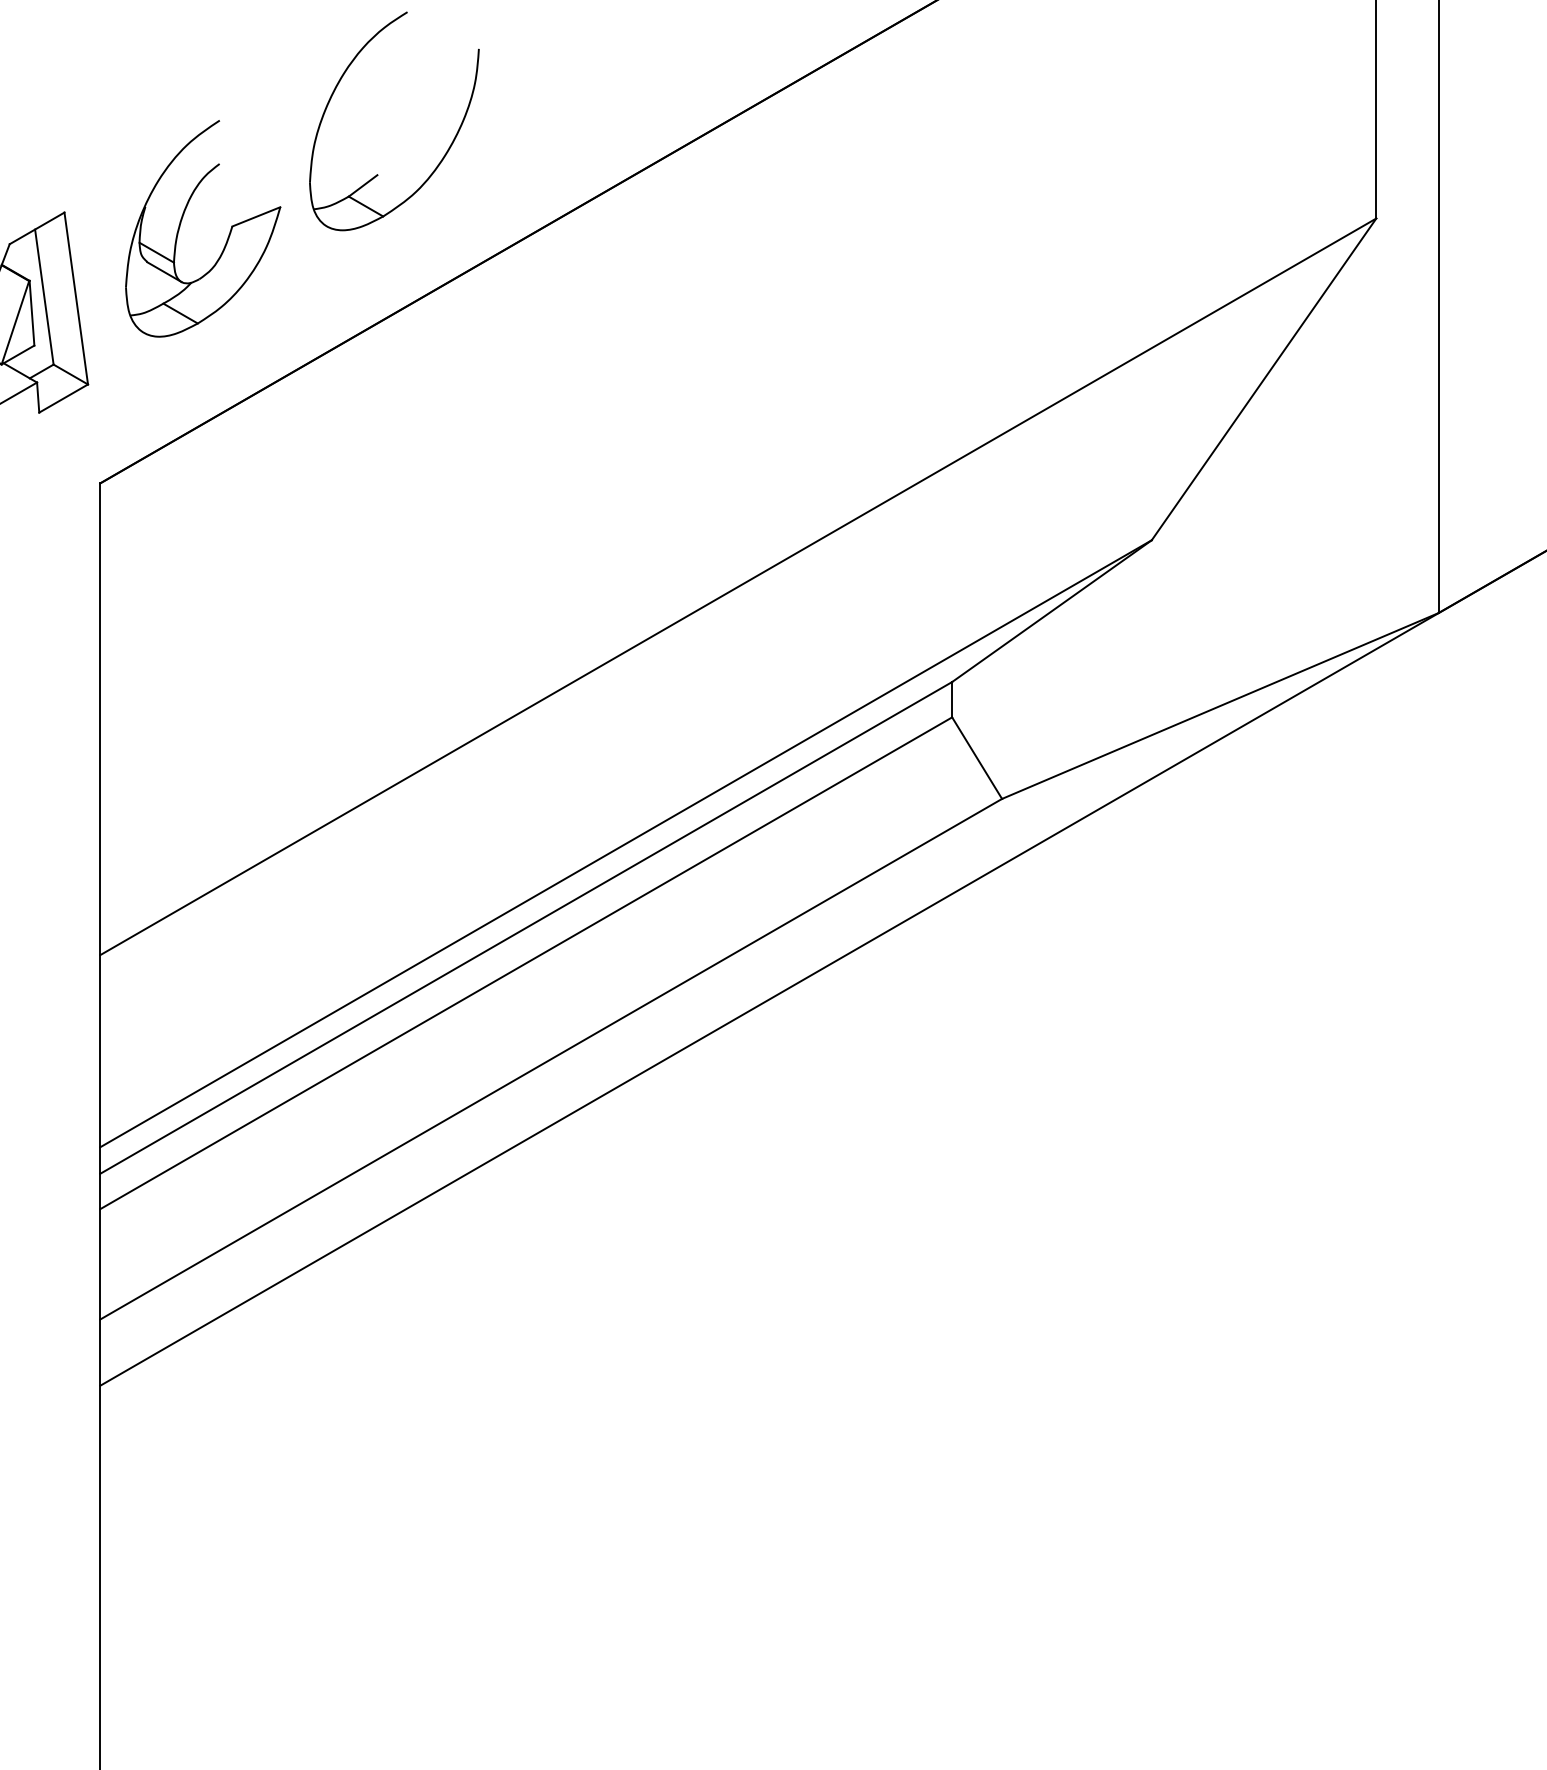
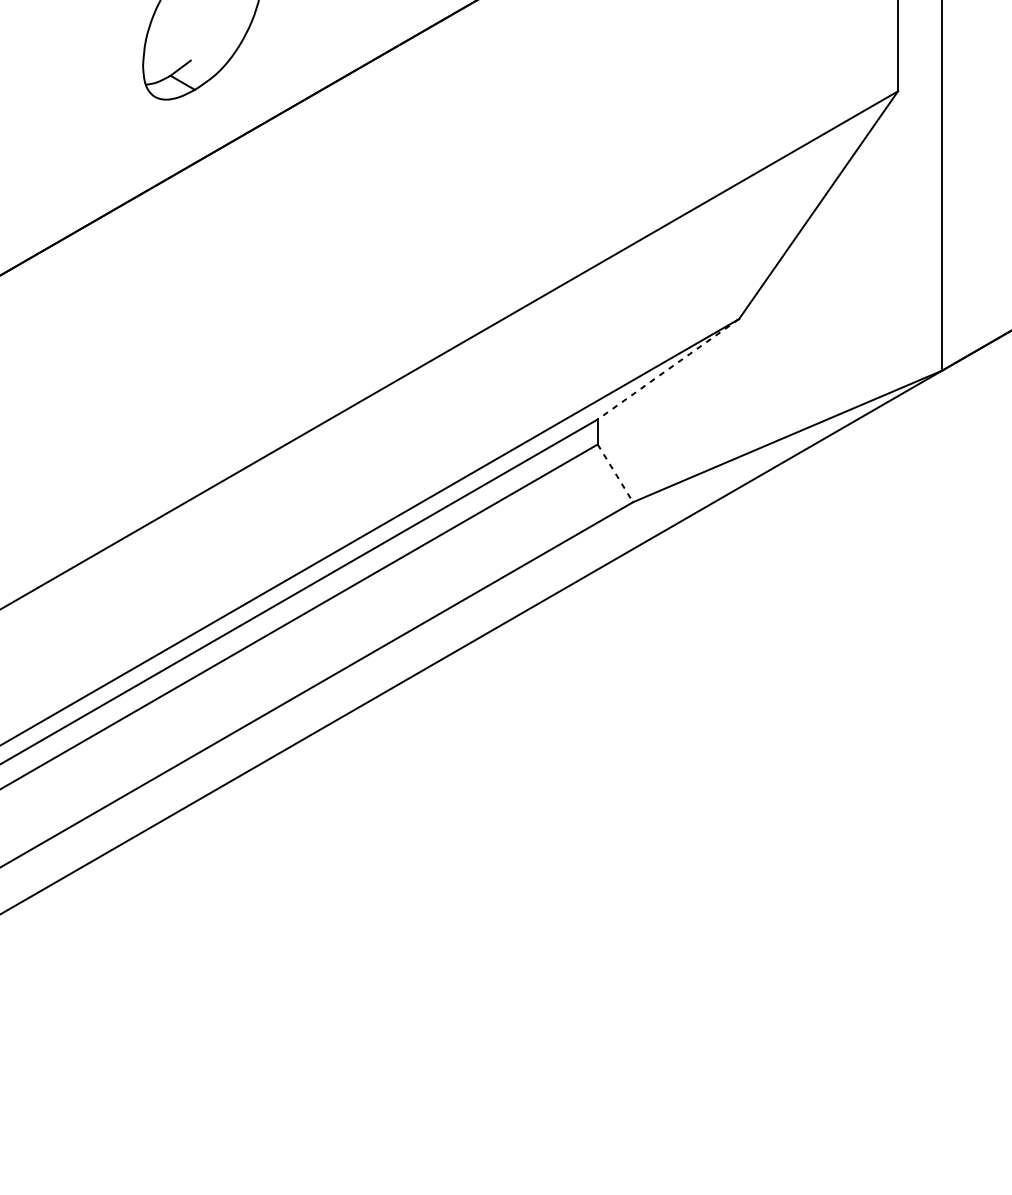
part: (182, 220) -> (52, 92), removed
line: (1051, 611) -> (668, 369), solid -> dashed
line: (977, 758) -> (615, 473), solid -> dashed

